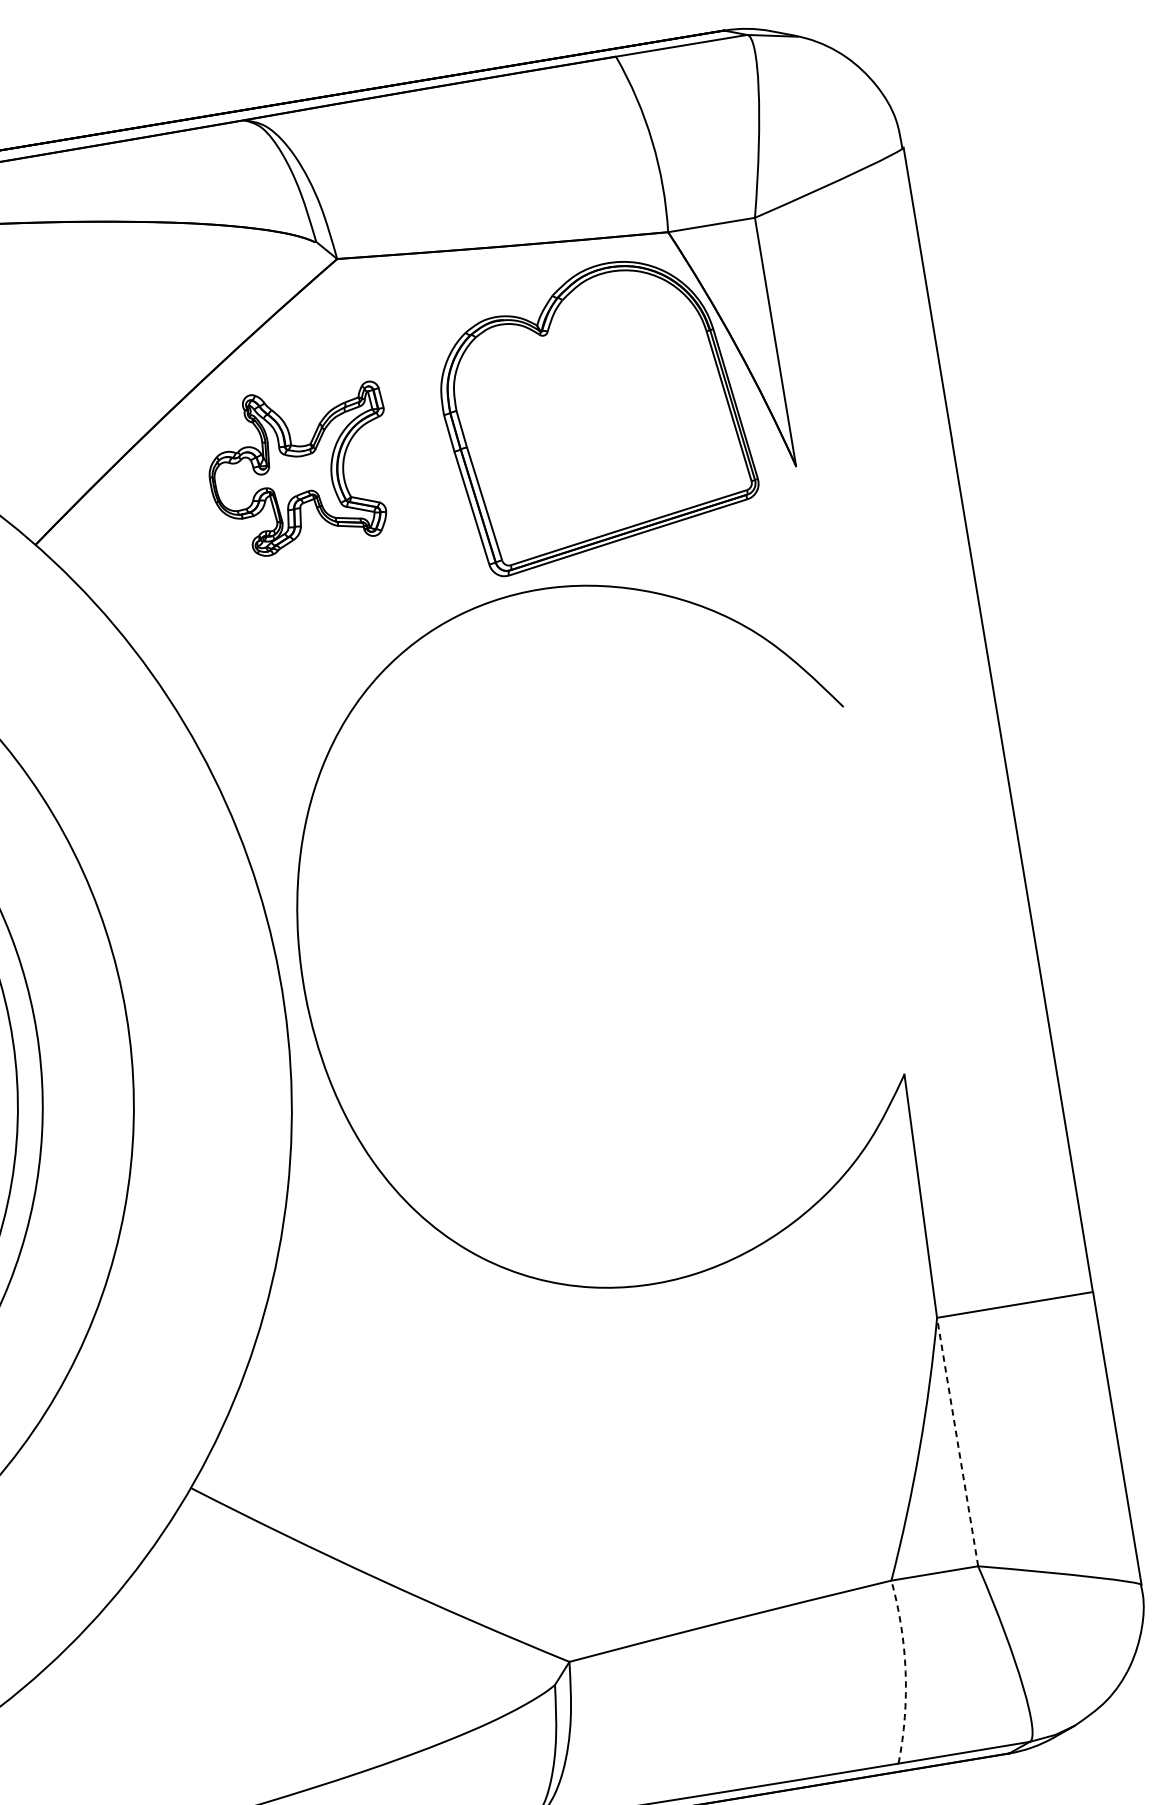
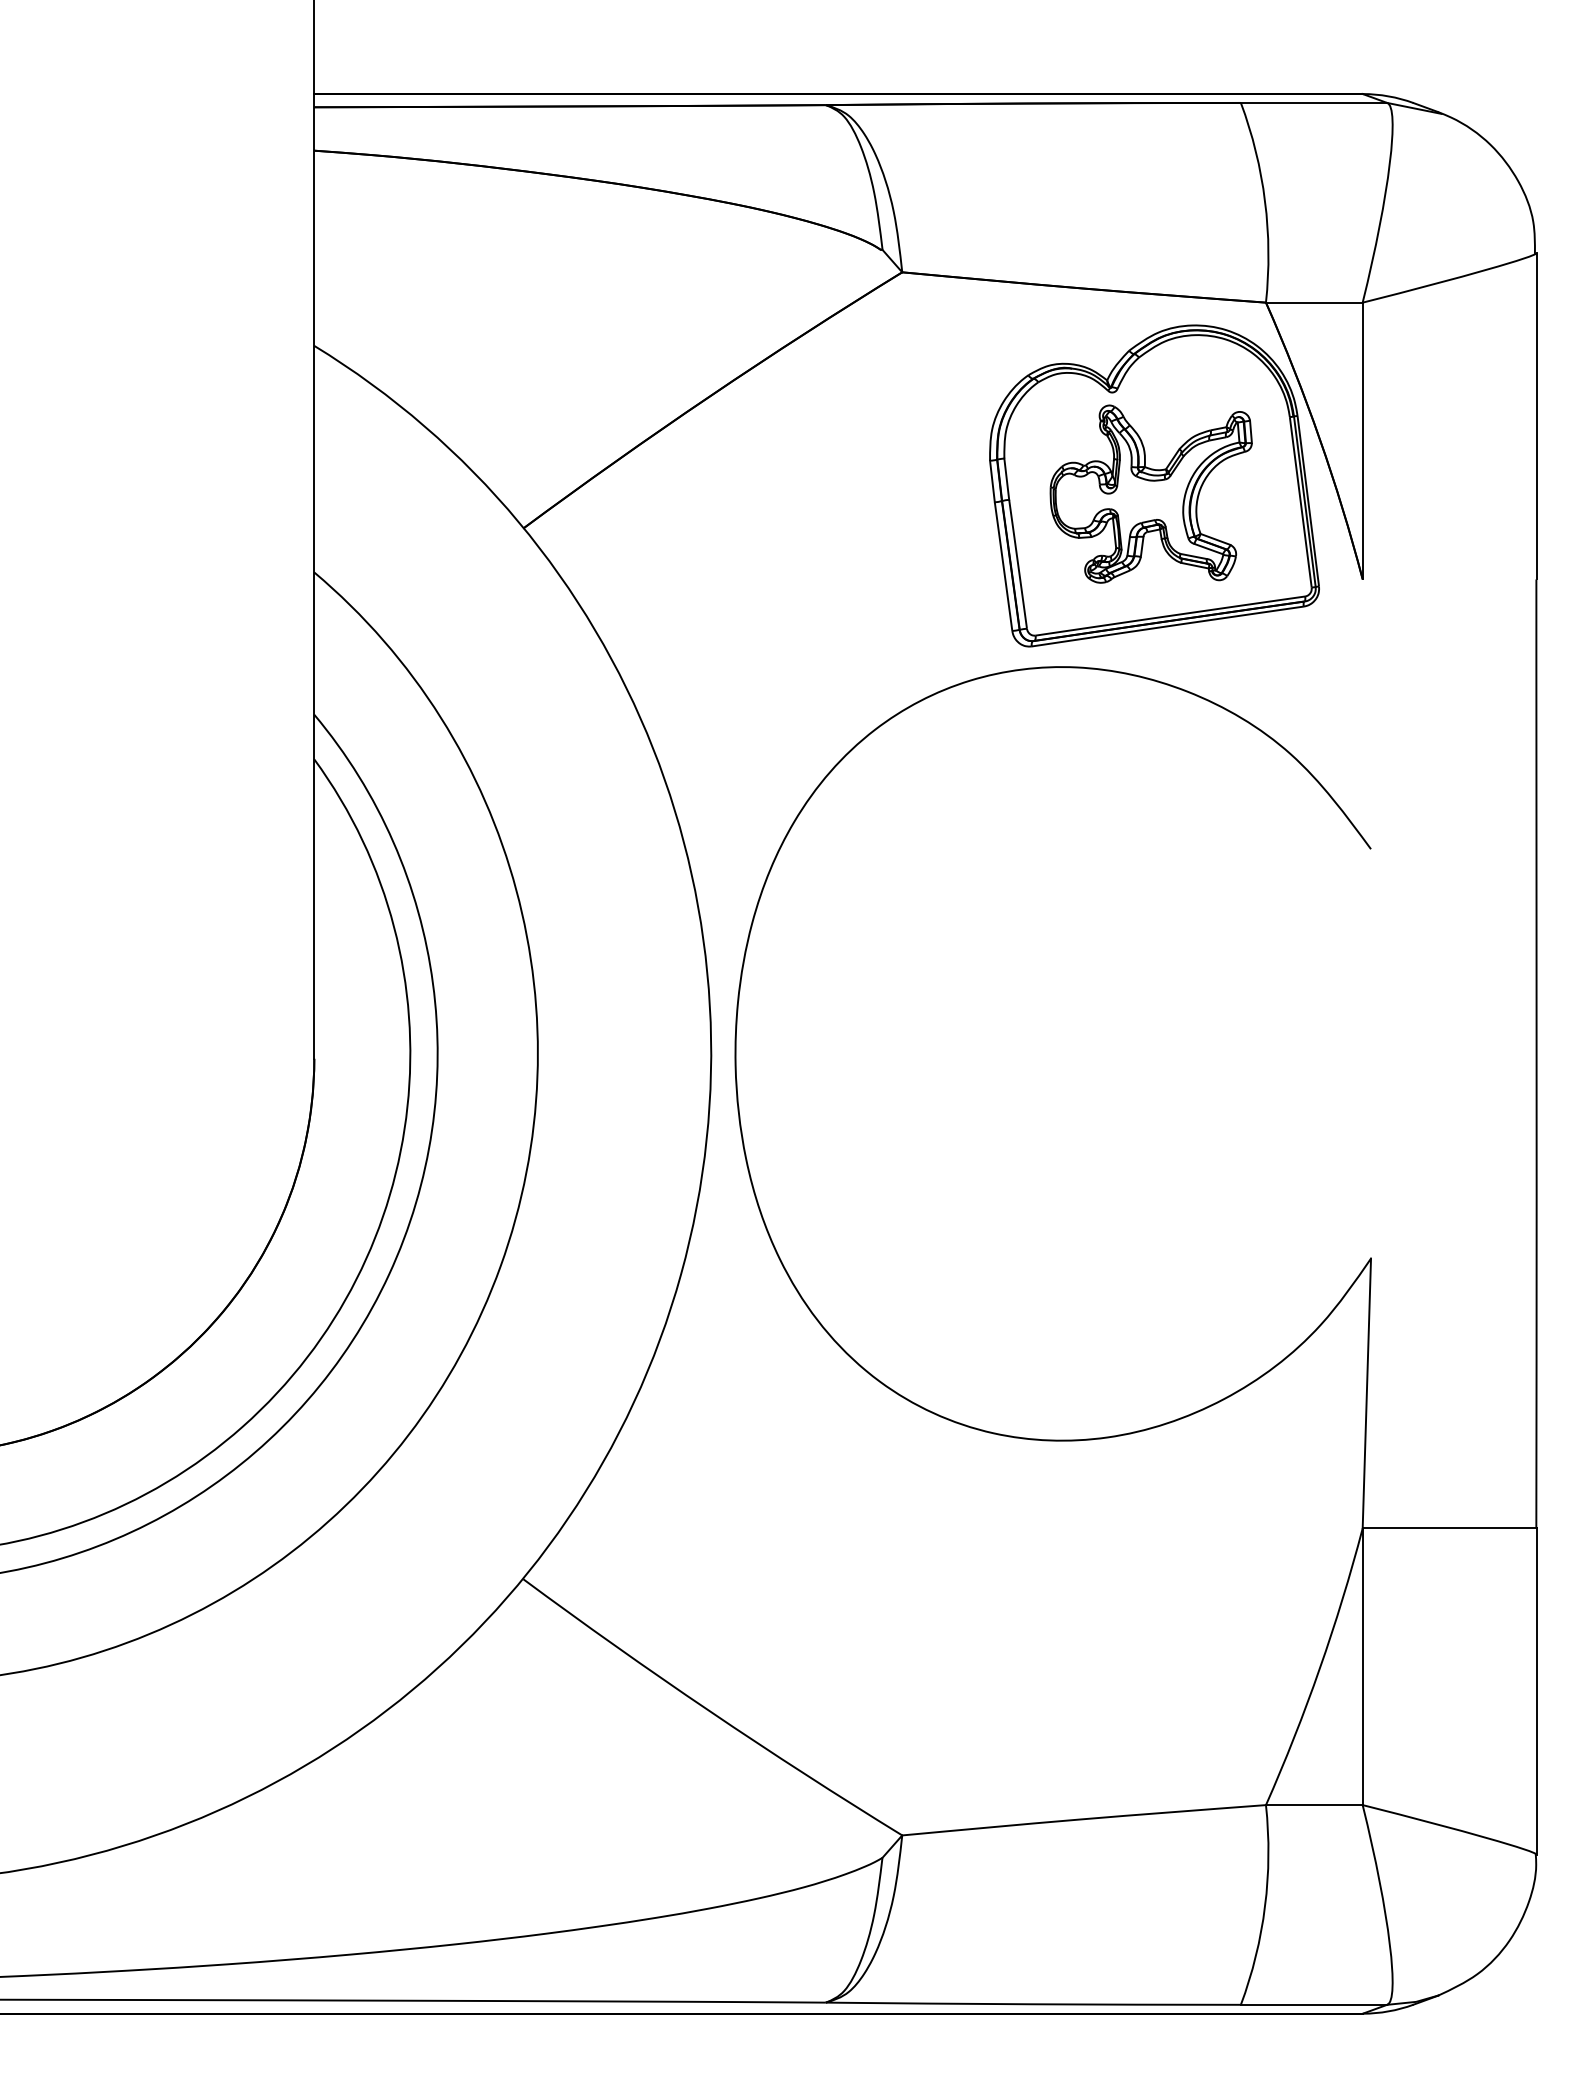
part: (300, 468) -> (1150, 493), moved
line: (957, 1441) -> (1362, 1666), dashed -> solid
arc: (906, 1671) -> (1265, 1906), dashed -> solid

